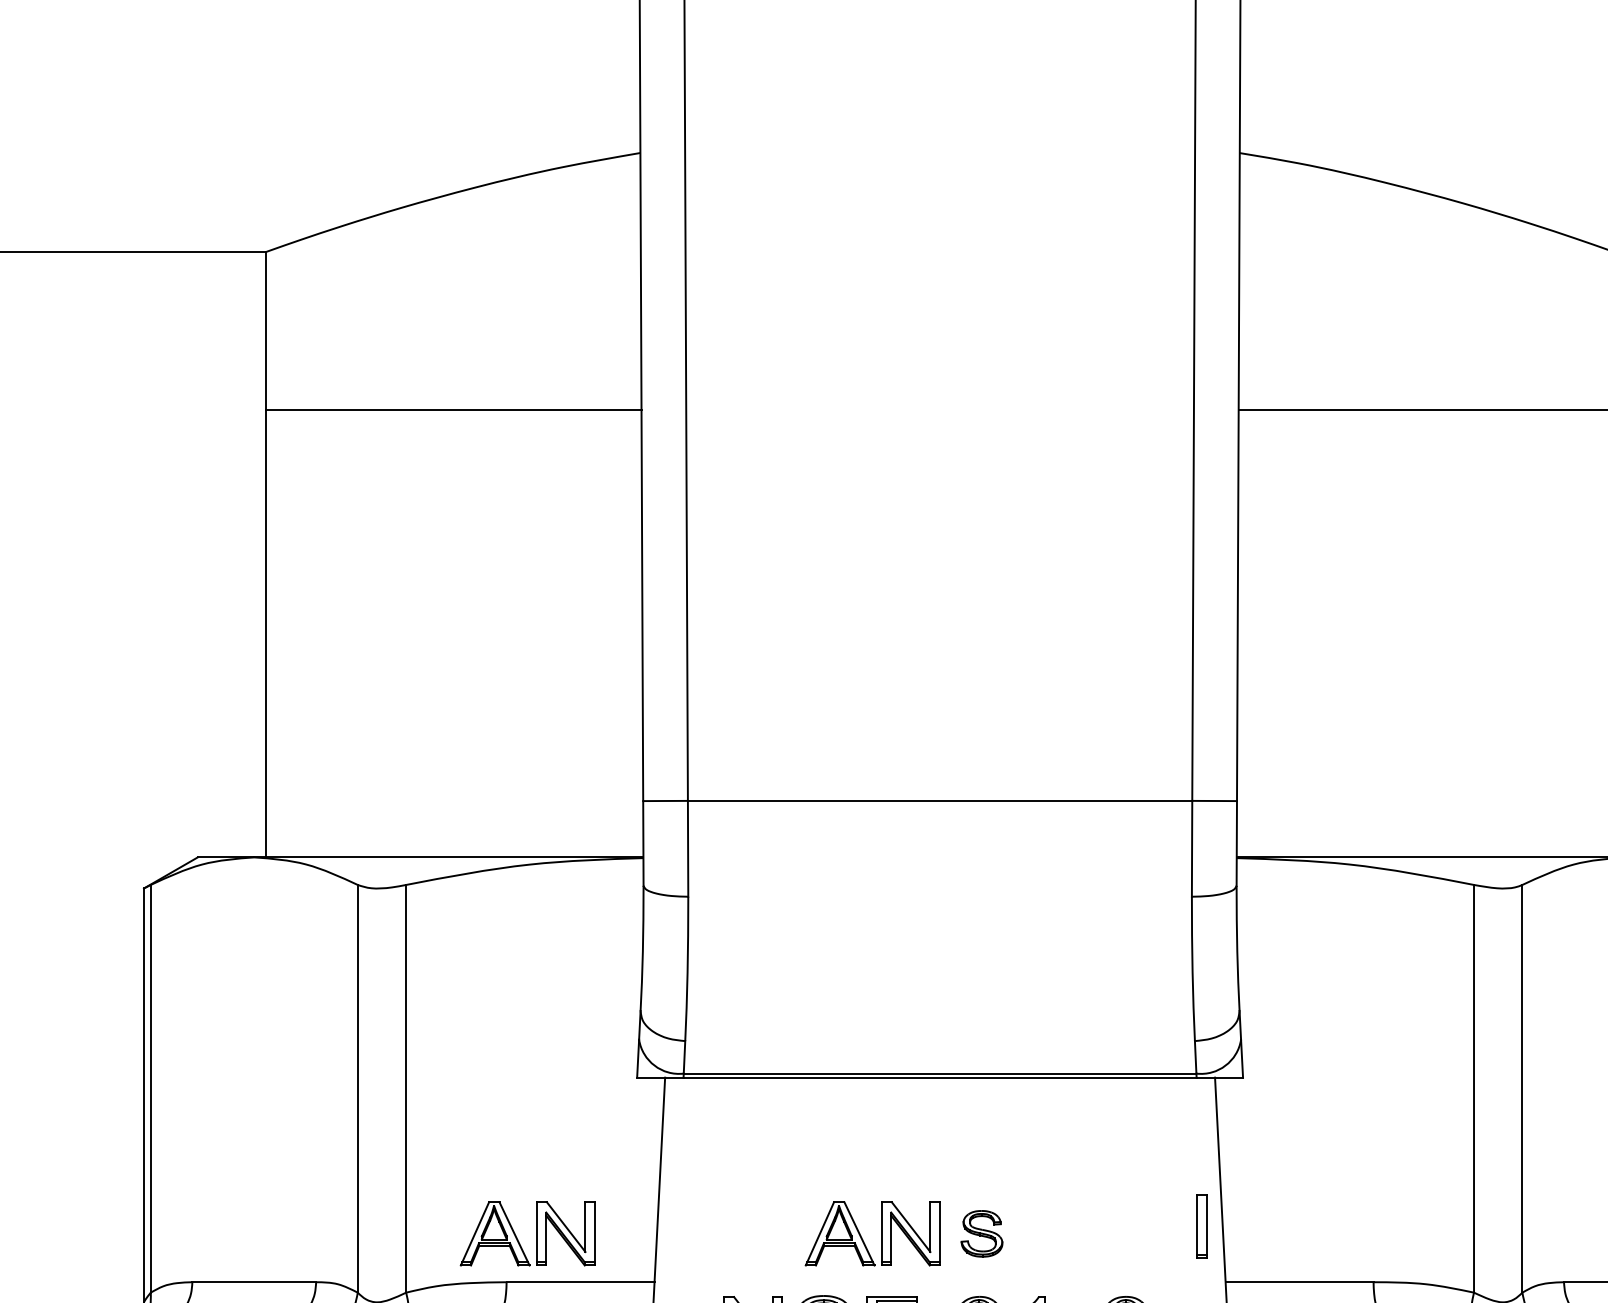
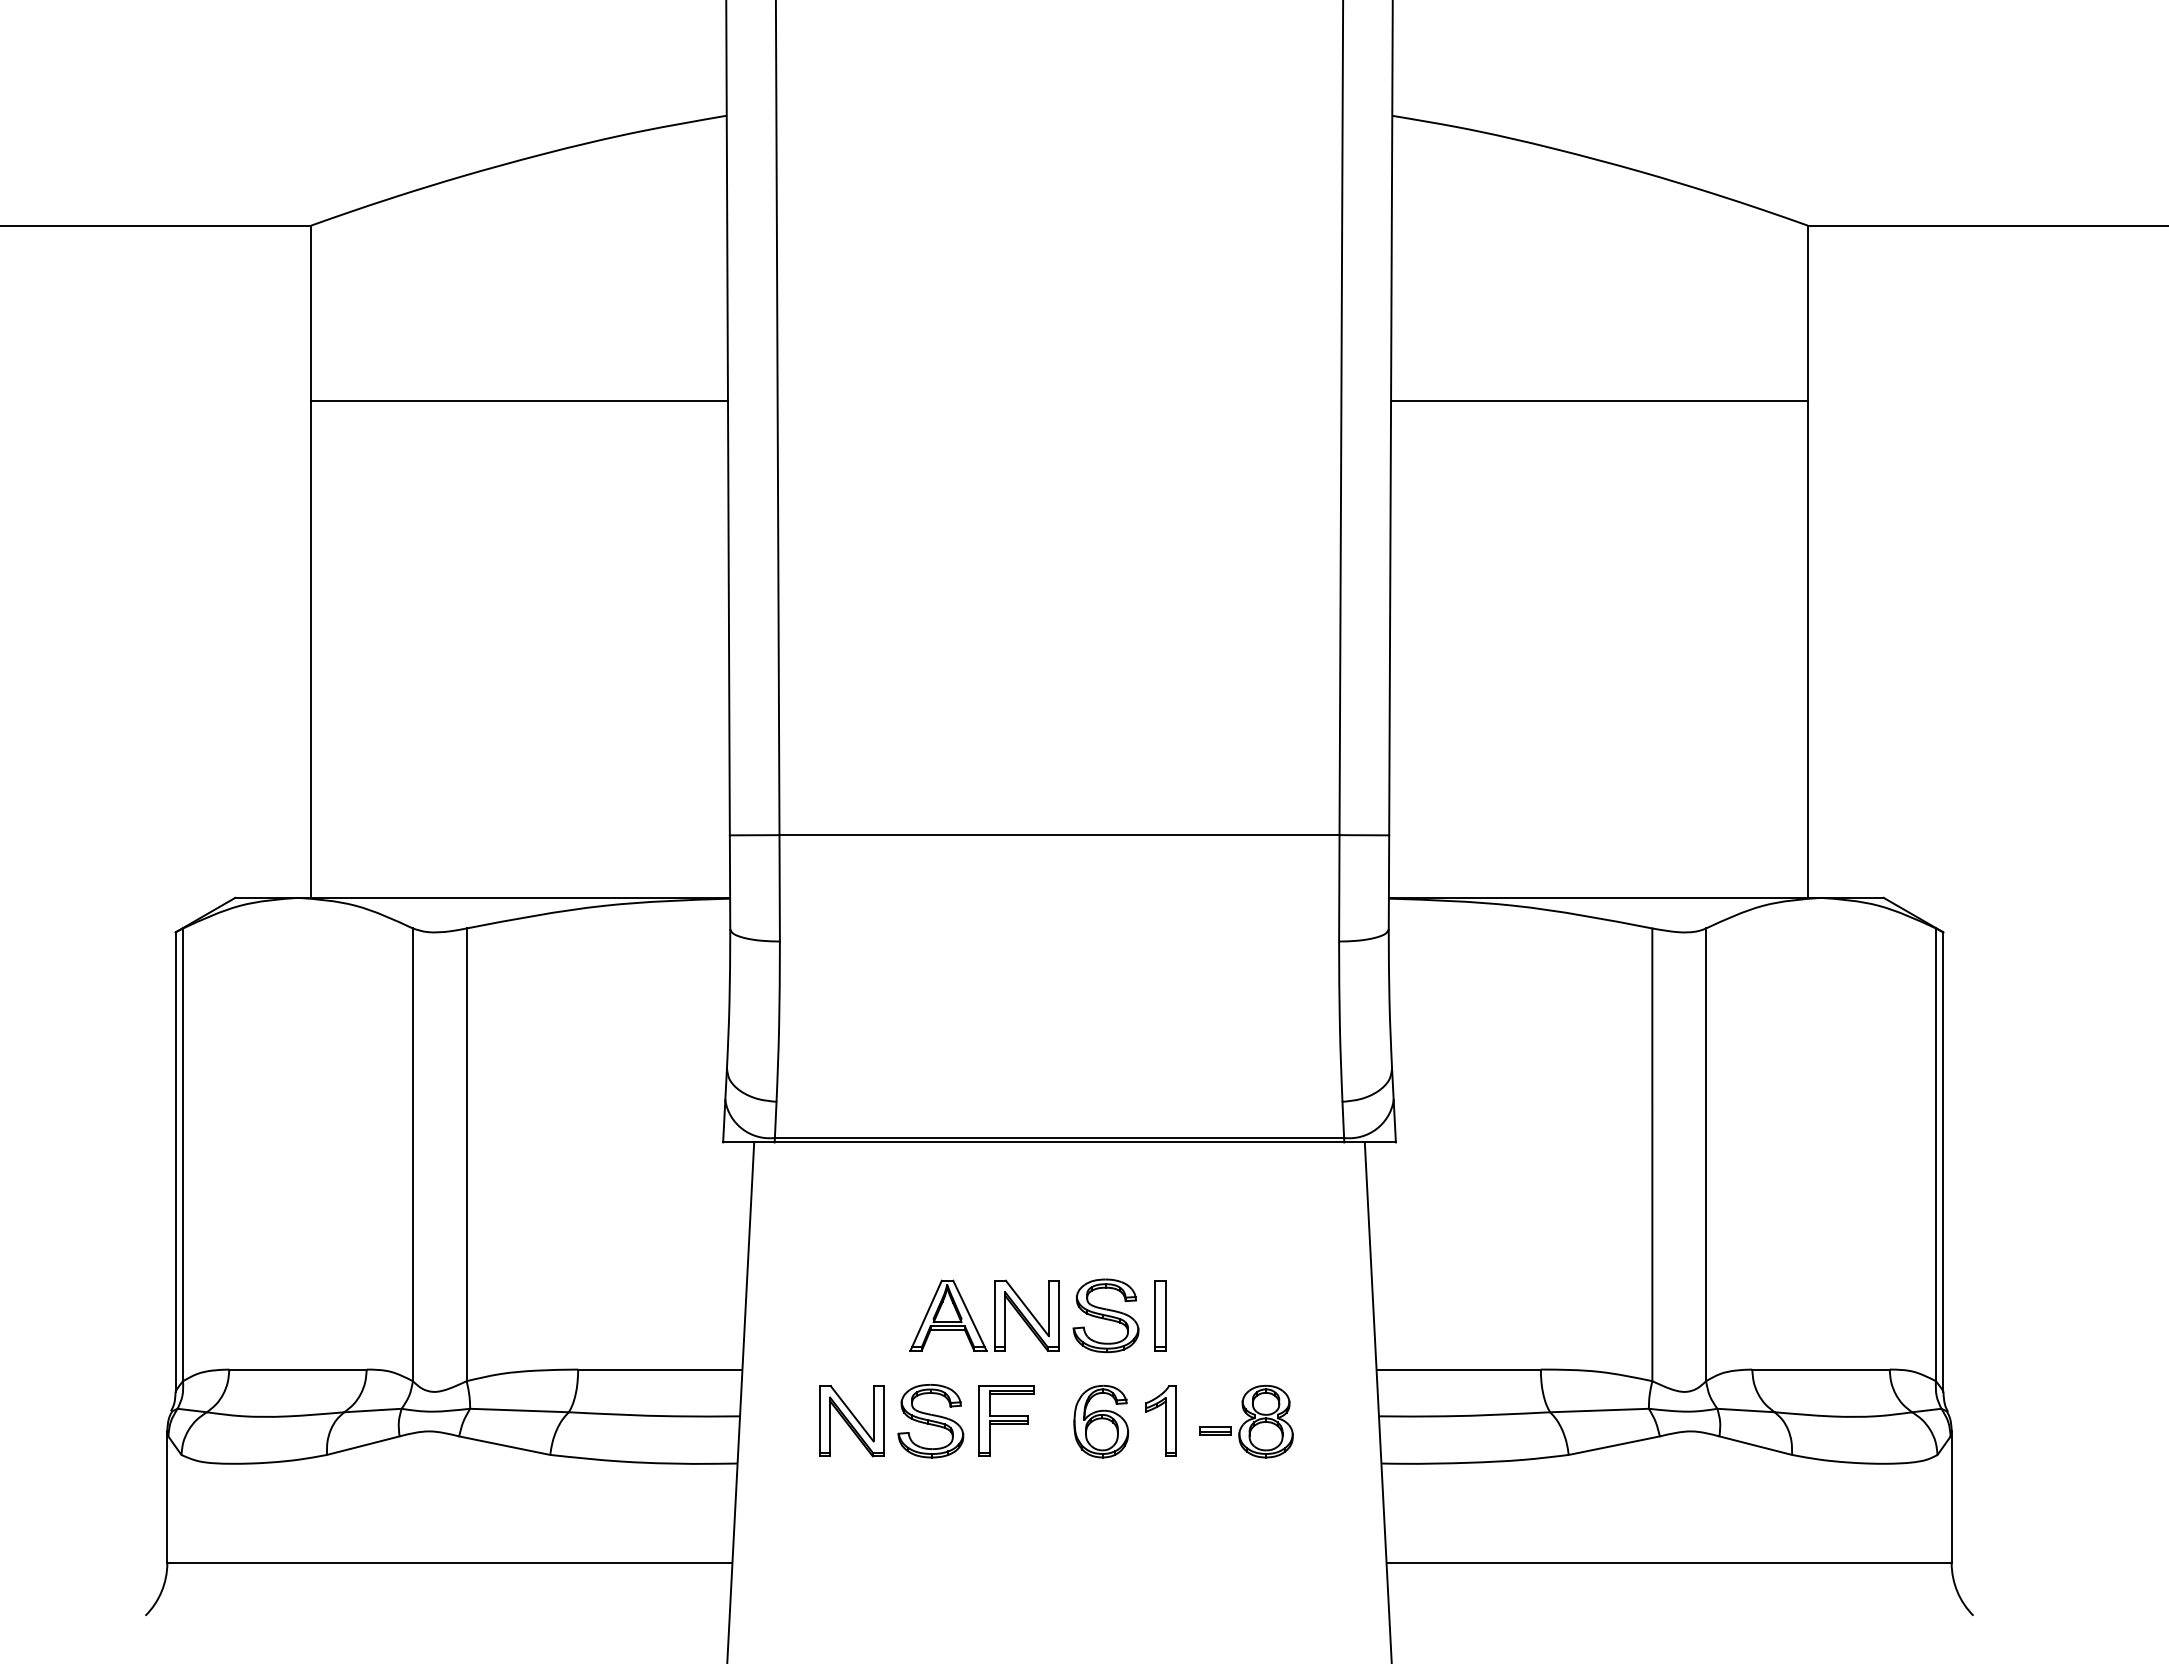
part: (1202, 1226) -> (1160, 1315), moved
part: (536, 1233) -> (611, 1315), removed
part: (981, 1233) -> (1105, 1315), size x1.43

